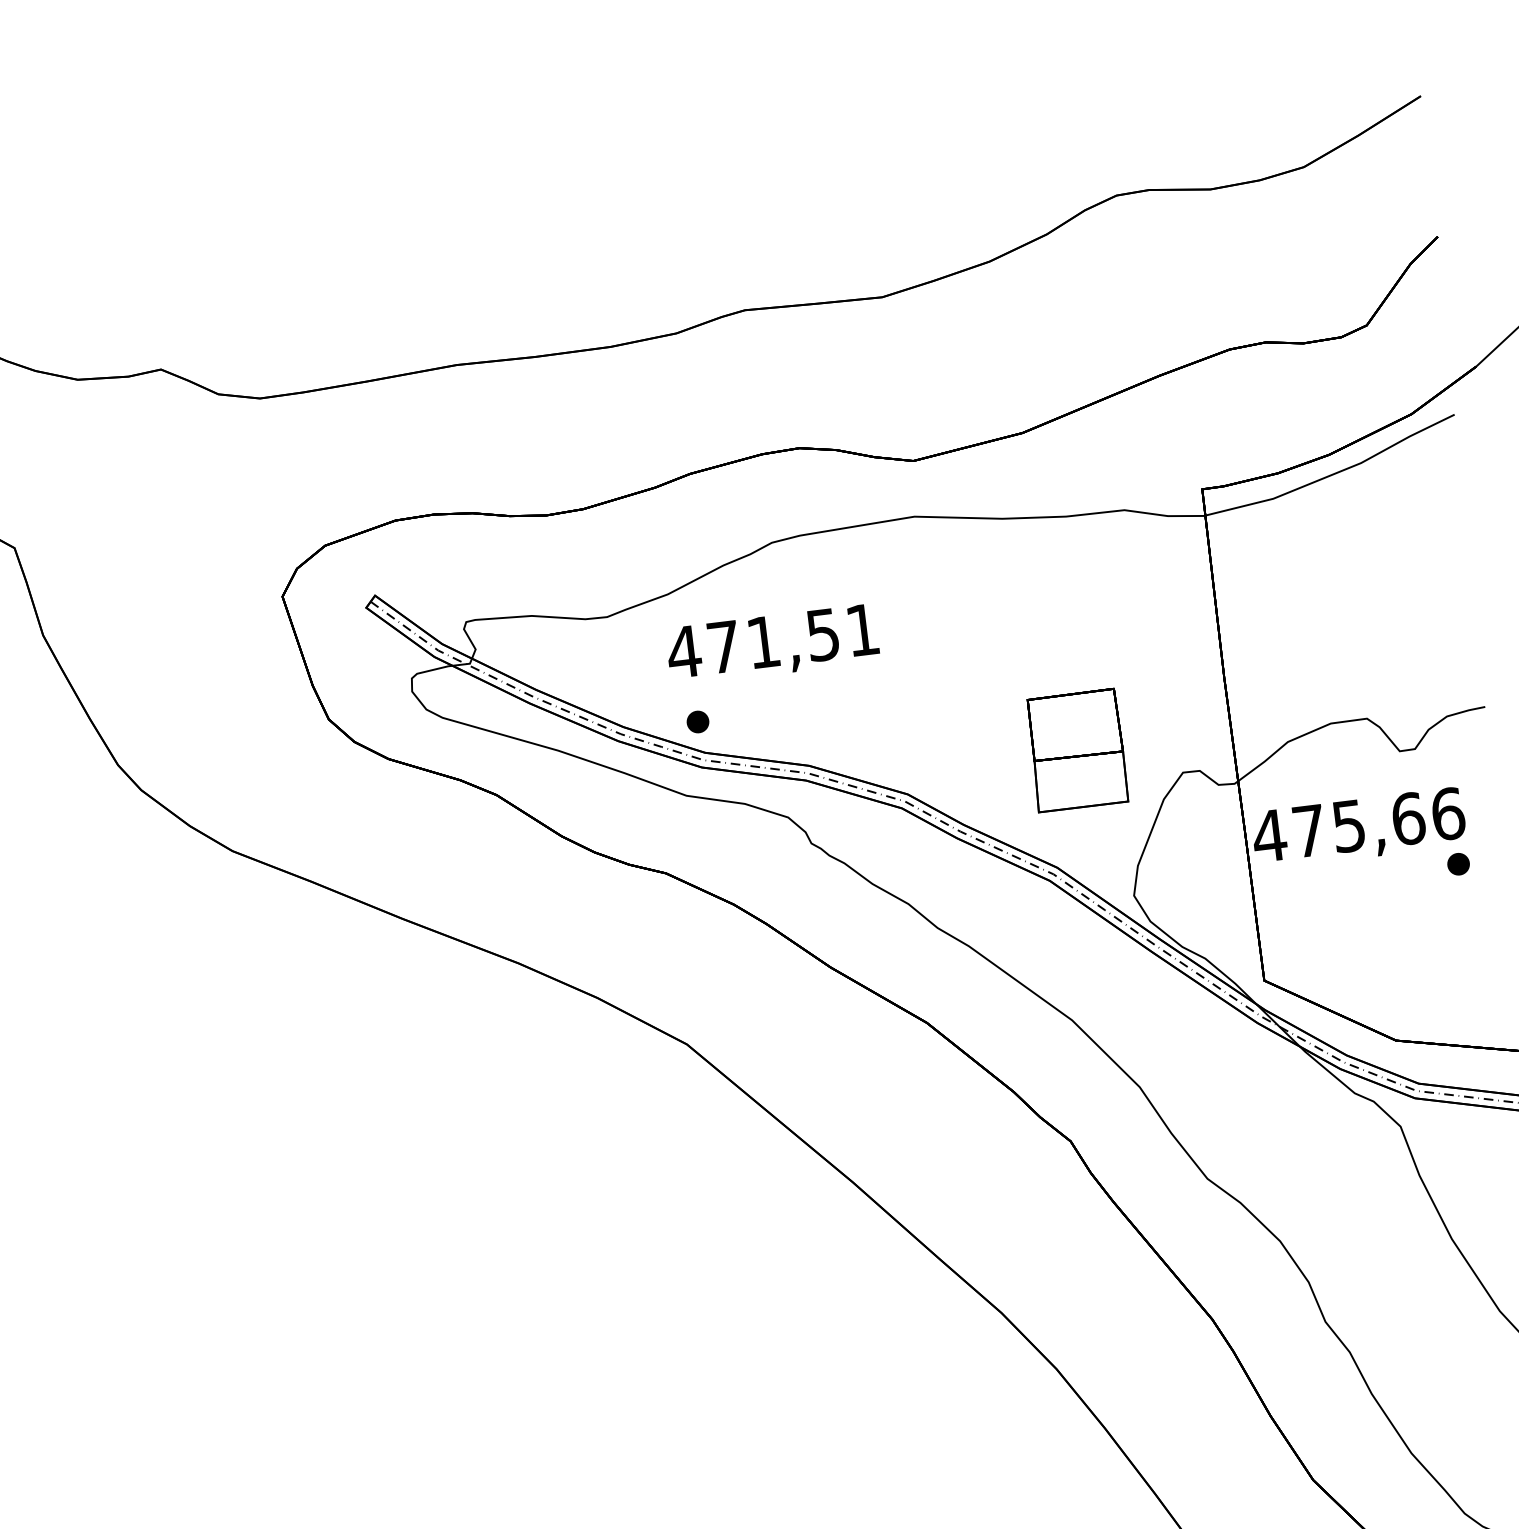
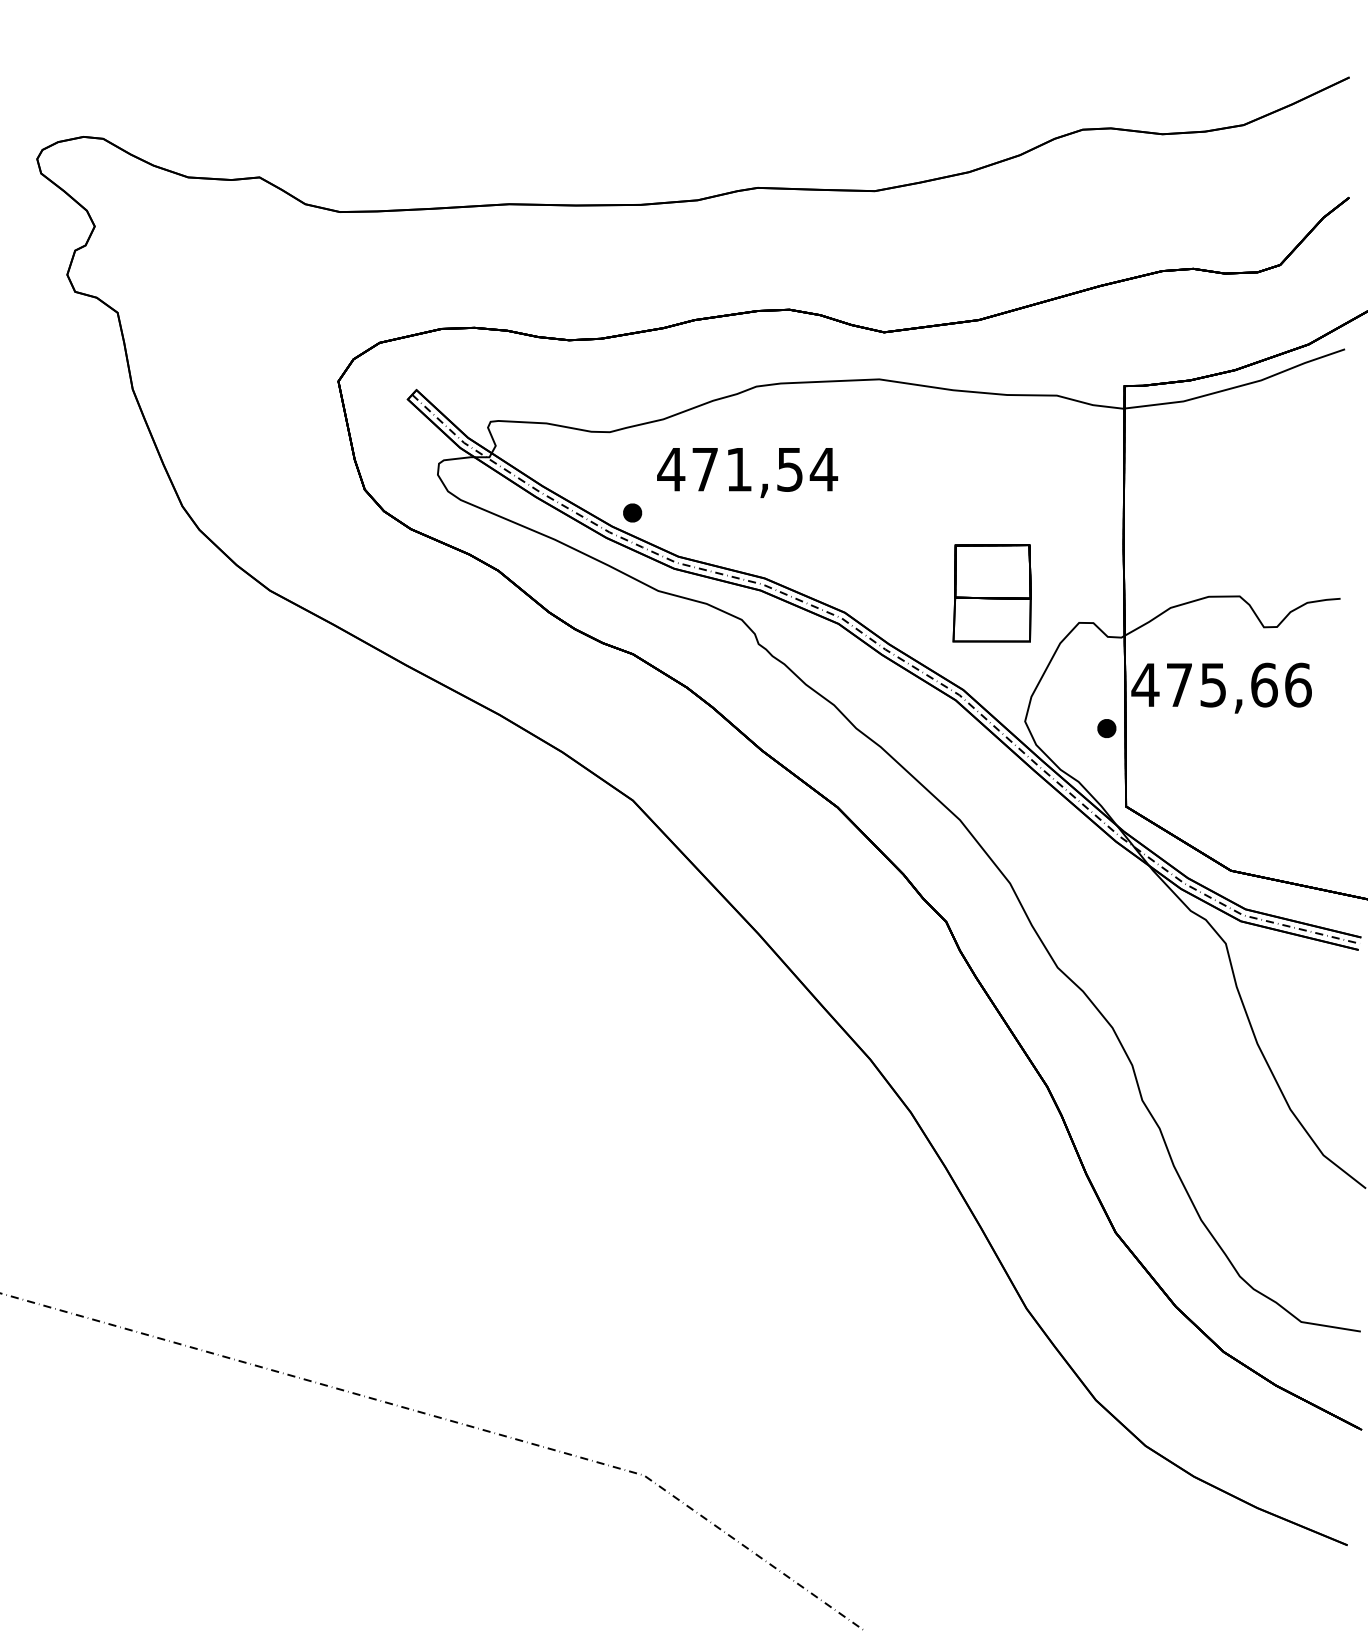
text: (862, 630) -> (823, 469), 471,51 -> 471,54
part: (697, 721) -> (632, 512), moved
part: (1458, 864) -> (1106, 728), moved

